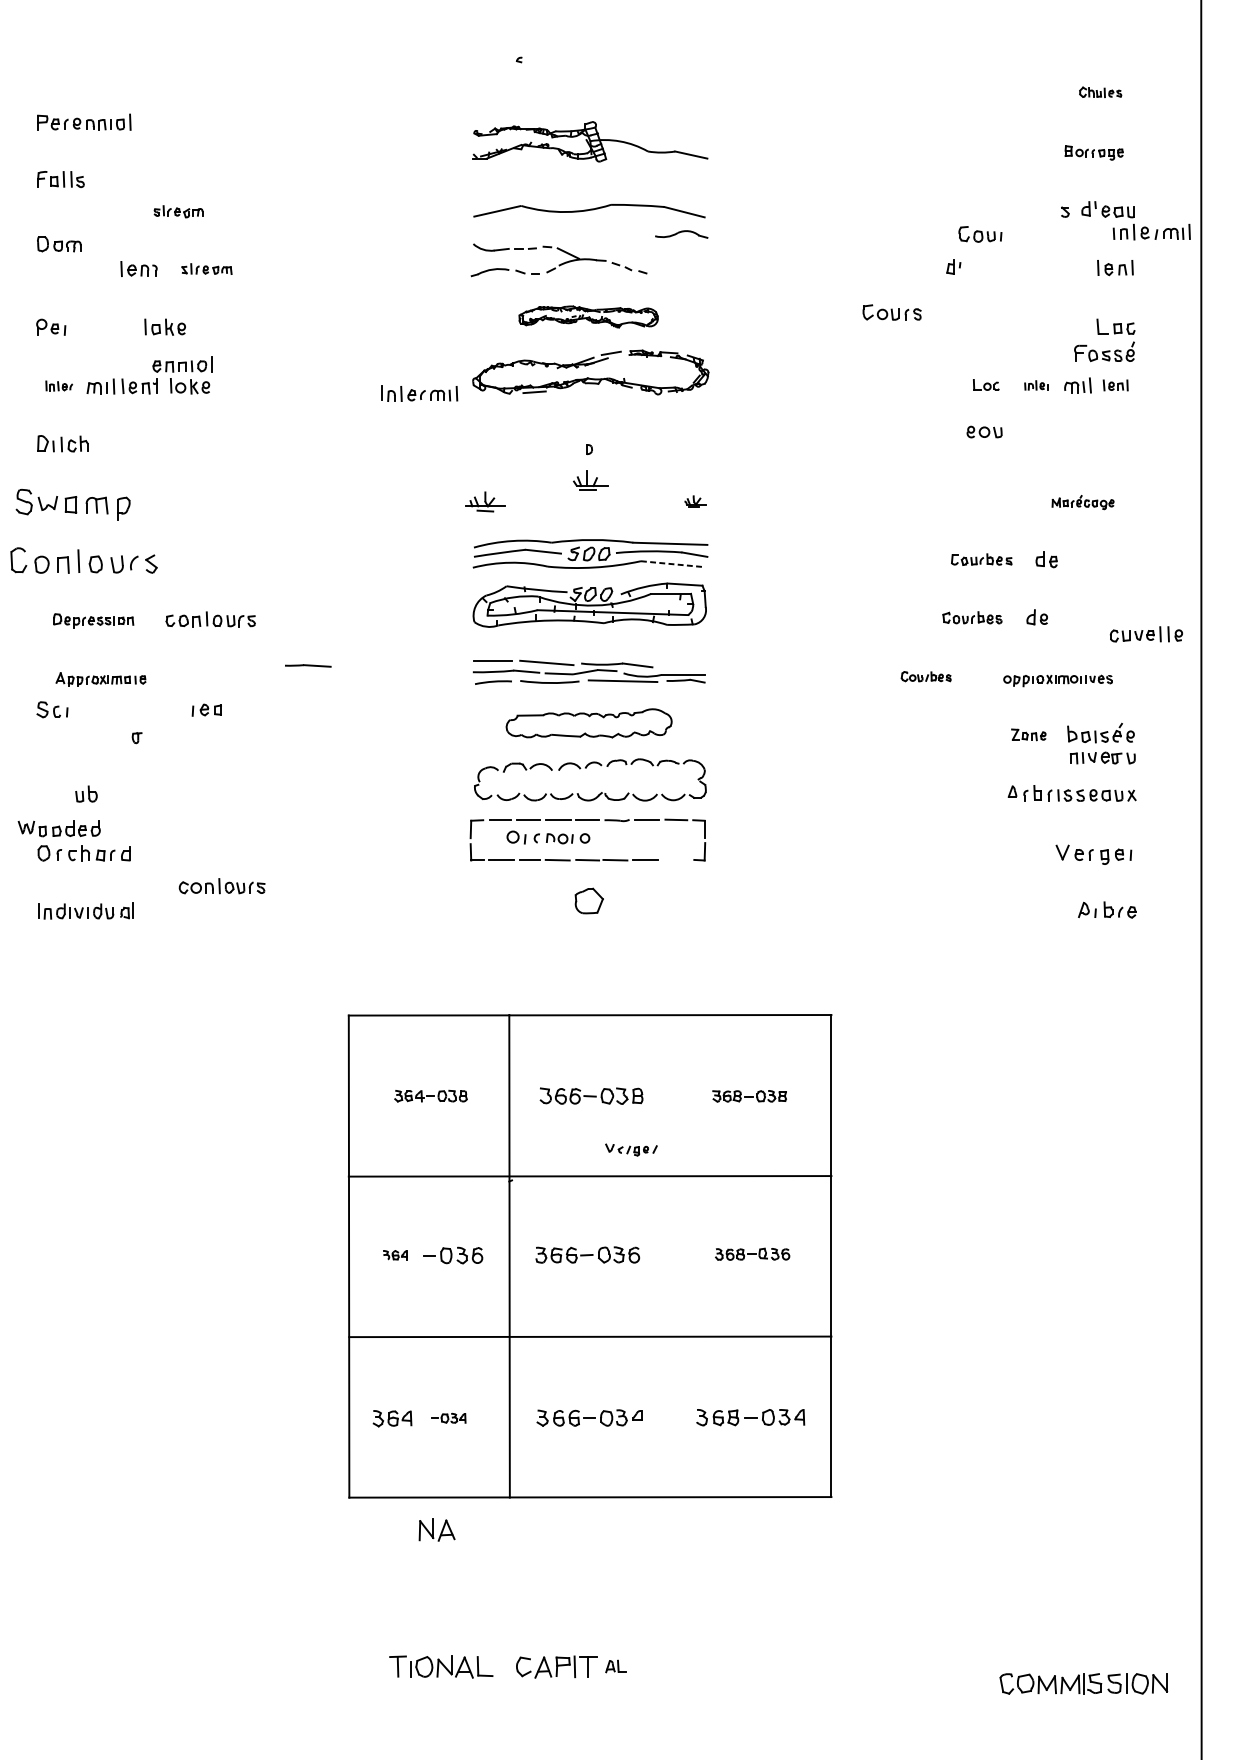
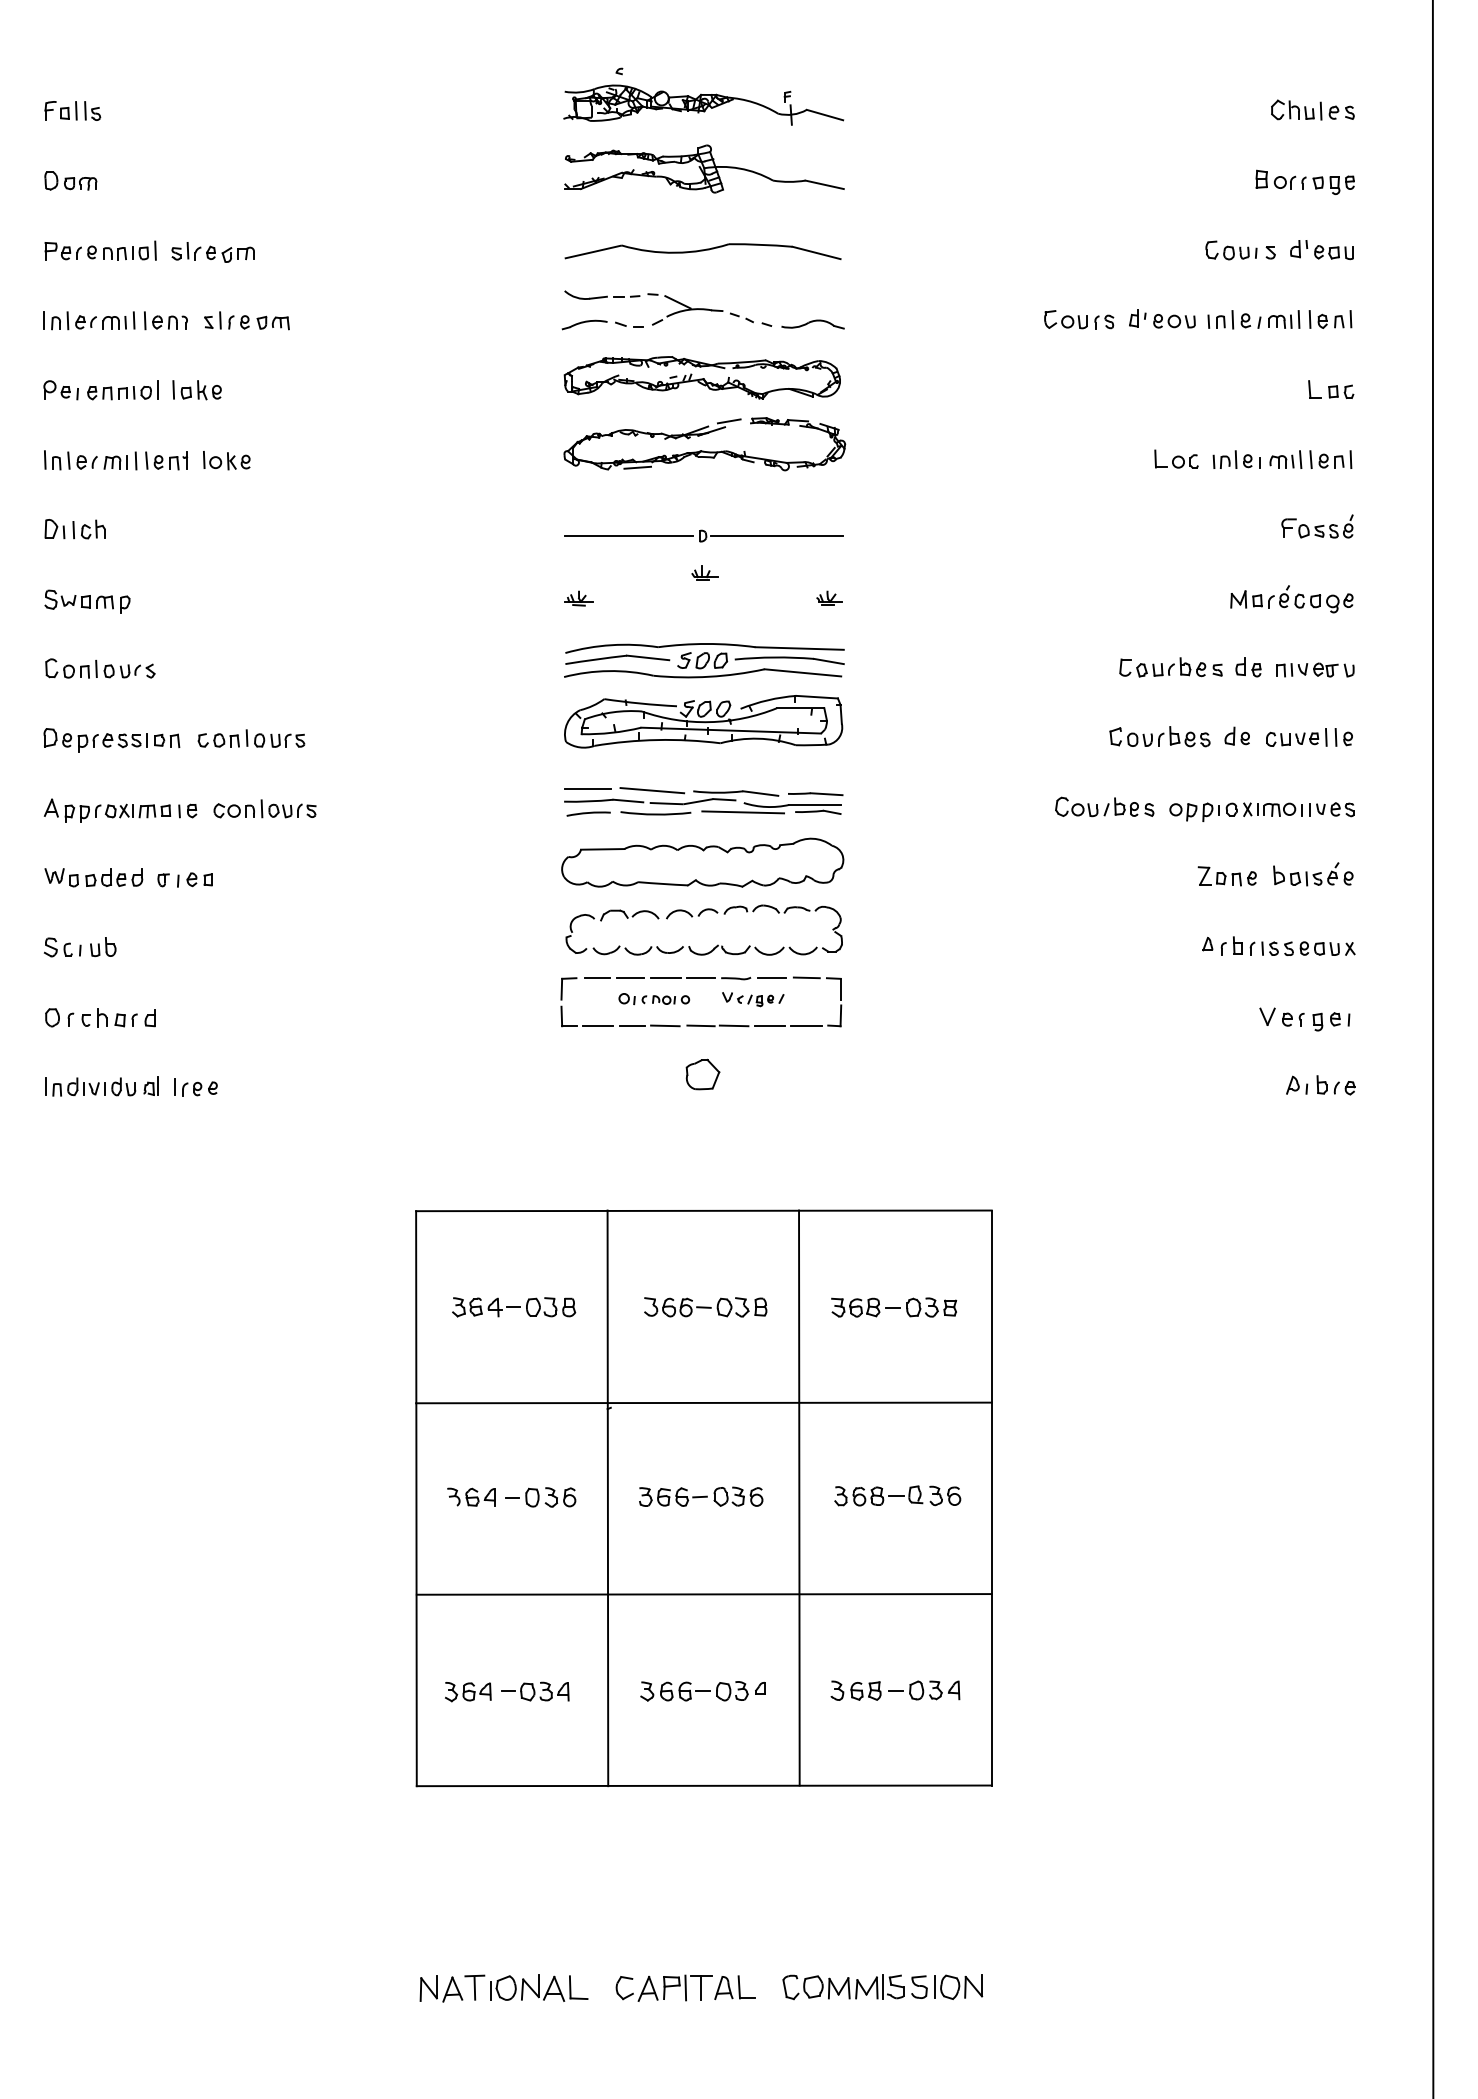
part: (589, 87) -> (703, 104), added
part: (1100, 91) -> (1312, 109), size x1.67
part: (84, 122) -> (100, 250), moved
part: (1093, 152) -> (1304, 181), size x1.43
part: (60, 179) -> (72, 110), moved
part: (178, 211) -> (212, 252), size x1.43
part: (1151, 231) -> (1253, 319), moved
part: (681, 234) -> (812, 324), moved
part: (980, 234) -> (1231, 250), moved
part: (59, 243) -> (70, 180), moved
part: (206, 268) -> (246, 320), size x1.43
part: (892, 312) -> (1079, 319), moved
part: (588, 316) -> (701, 377), size x1.67
part: (1104, 351) -> (1317, 526), moved
part: (182, 364) -> (122, 390), moved
part: (986, 384) -> (1176, 458), size x1.43
part: (1036, 385) -> (1236, 459), size x1.67
part: (1115, 385) -> (1330, 459), size x1.43
part: (59, 386) -> (70, 460), size x1.67
part: (419, 393) -> (89, 320), moved
part: (984, 432) -> (1174, 321), moved
line: (526, 449) -> (628, 535), added
line: (650, 449) -> (776, 535), added
part: (590, 480) -> (704, 572), size x0.62
part: (484, 501) -> (578, 598), size x0.62
part: (1082, 502) -> (1291, 599), size x1.67
part: (73, 504) -> (87, 601), size x0.62
part: (981, 559) -> (1170, 667), size x1.43
part: (84, 560) -> (100, 668), size x0.62
line: (673, 563) -> (803, 672), dashed -> solid
part: (972, 617) -> (1159, 736), size x1.43
part: (93, 620) -> (111, 740), size x1.43
part: (1146, 634) -> (1309, 737), moved
part: (308, 666) -> (815, 794), moved
part: (925, 676) -> (1104, 806), size x1.67
part: (100, 679) -> (120, 810), size x1.43
part: (1057, 680) -> (1261, 811), size x1.43
part: (52, 709) -> (62, 947), moved
part: (206, 709) -> (194, 879), moved
part: (588, 723) -> (702, 862), size x1.43
part: (1028, 734) -> (1226, 876), size x1.43
part: (1102, 757) -> (1315, 669), moved
part: (59, 828) -> (93, 877), moved
part: (548, 838) -> (654, 999), size x0.71
line: (675, 859) -> (805, 1025), added
part: (221, 885) -> (264, 808), moved
part: (163, 911) -> (195, 1087), added
part: (431, 1096) -> (514, 1307), size x1.43
part: (749, 1096) -> (894, 1307), size x1.43
part: (631, 1149) -> (753, 999), moved
part: (752, 1253) -> (897, 1495), size x1.43
part: (395, 1254) -> (471, 1496), size x1.67
line: (670, 1255) -> (799, 1497), added
part: (448, 1418) -> (535, 1691), size x1.67
part: (437, 1529) -> (441, 1988), moved
part: (615, 1666) -> (734, 1987), size x1.67
part: (1083, 1684) -> (882, 1987), moved

